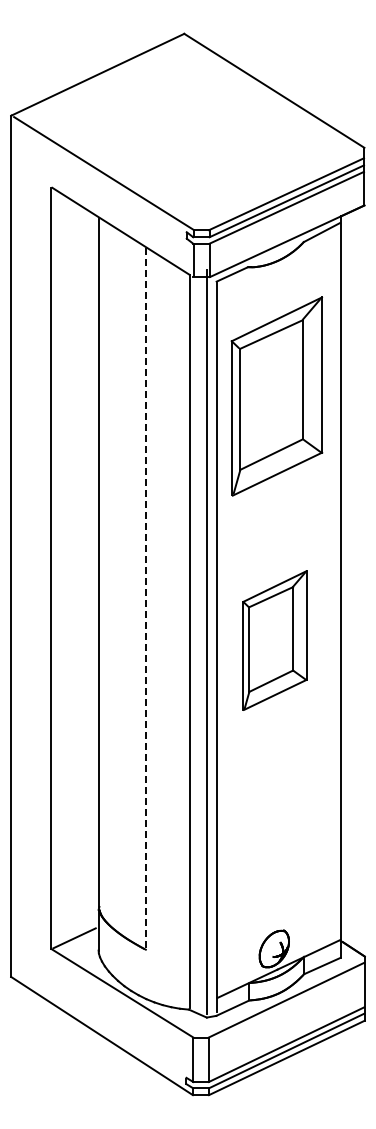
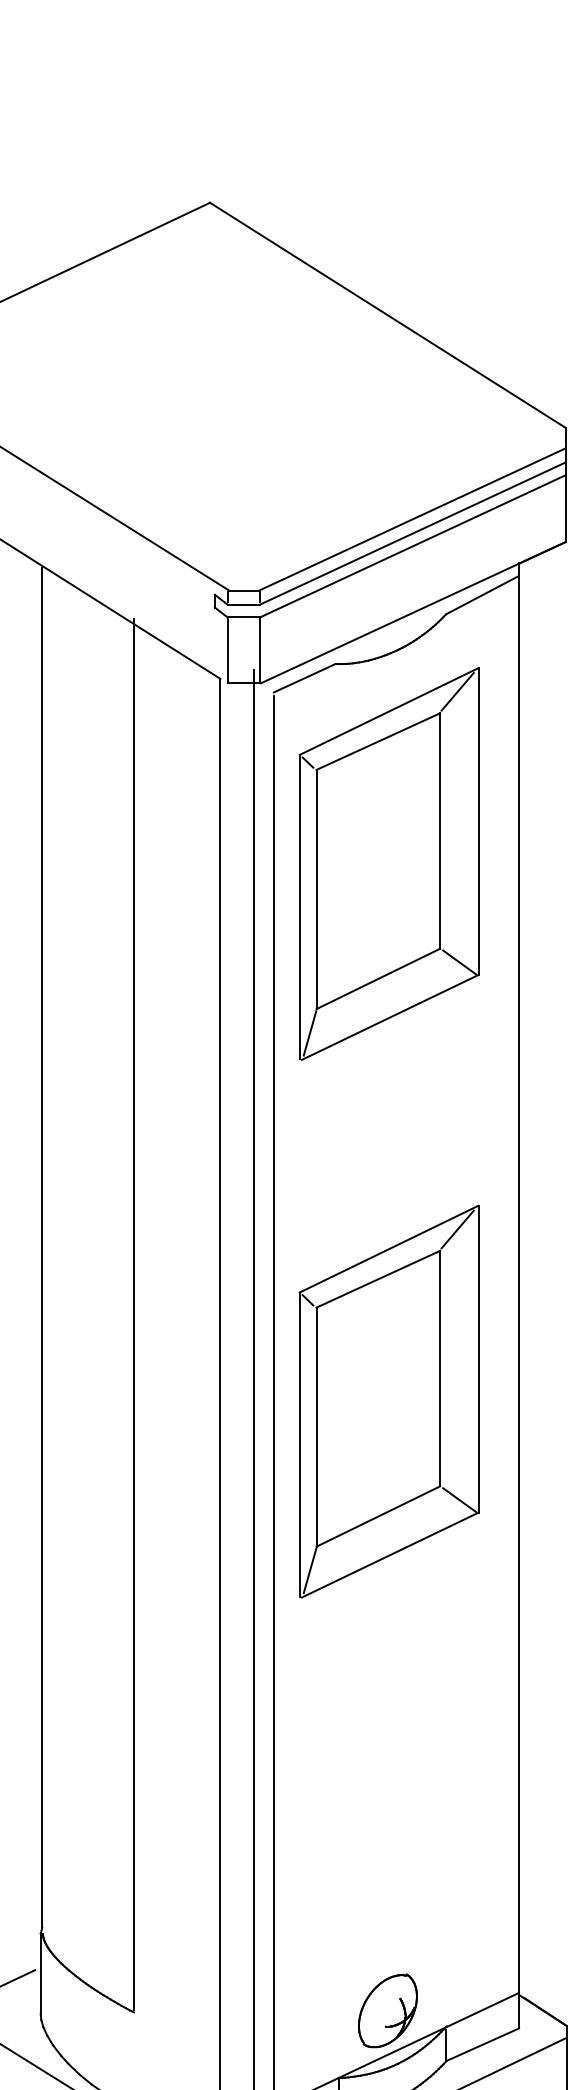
part: (276, 396) -> (388, 864), moved
line: (146, 596) -> (135, 1314), dashed -> solid
part: (274, 640) -> (388, 1401), size x1.43

